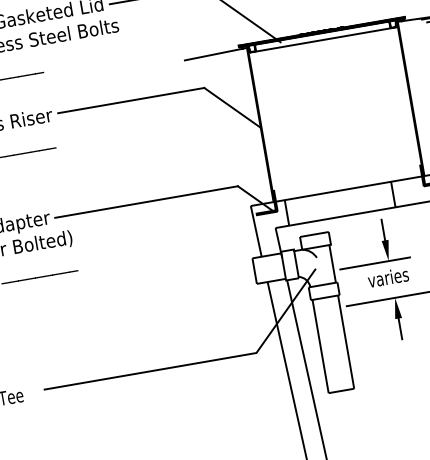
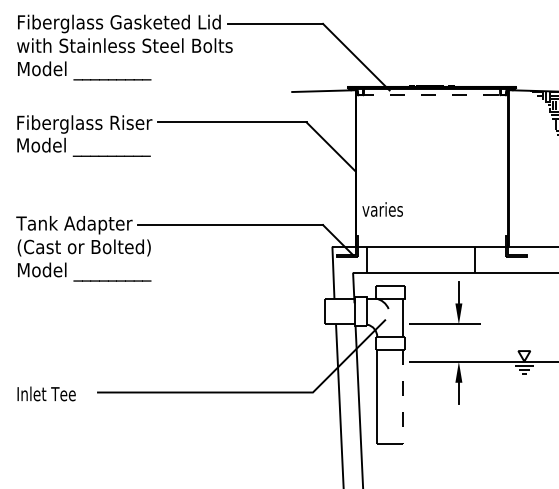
line: (323, 39) -> (432, 95), solid -> dashed
text: (388, 277) -> (382, 209), moved
line: (346, 342) -> (403, 397), solid -> dashed

